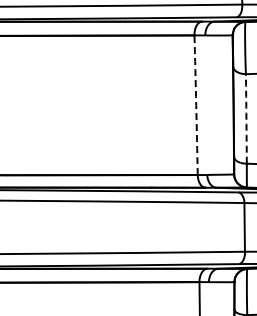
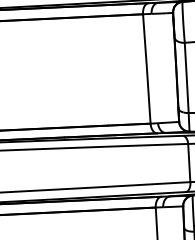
arc: (196, 105) -> (147, 69), dashed -> solid
arc: (246, 118) -> (186, 77), dashed -> solid

